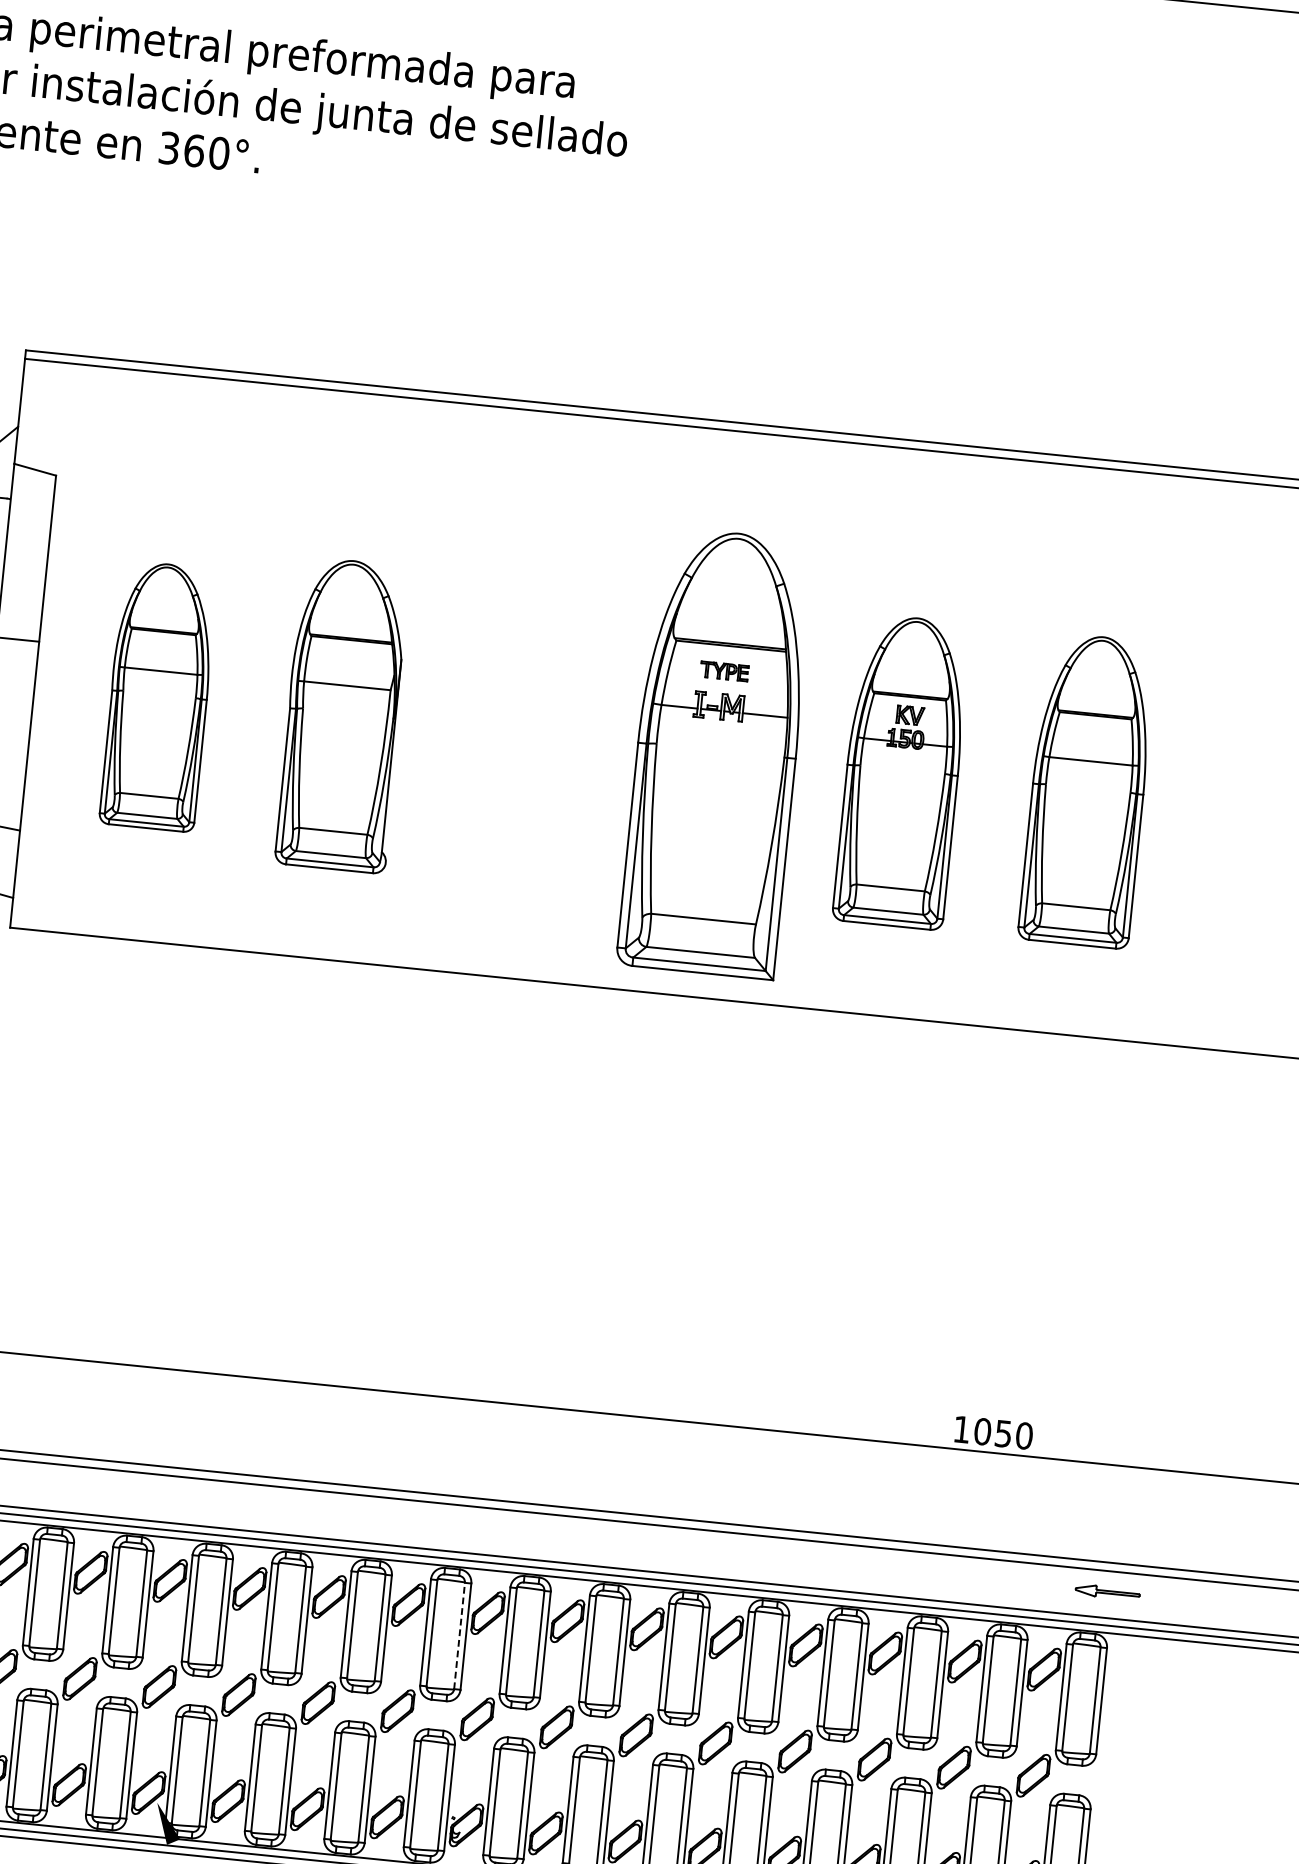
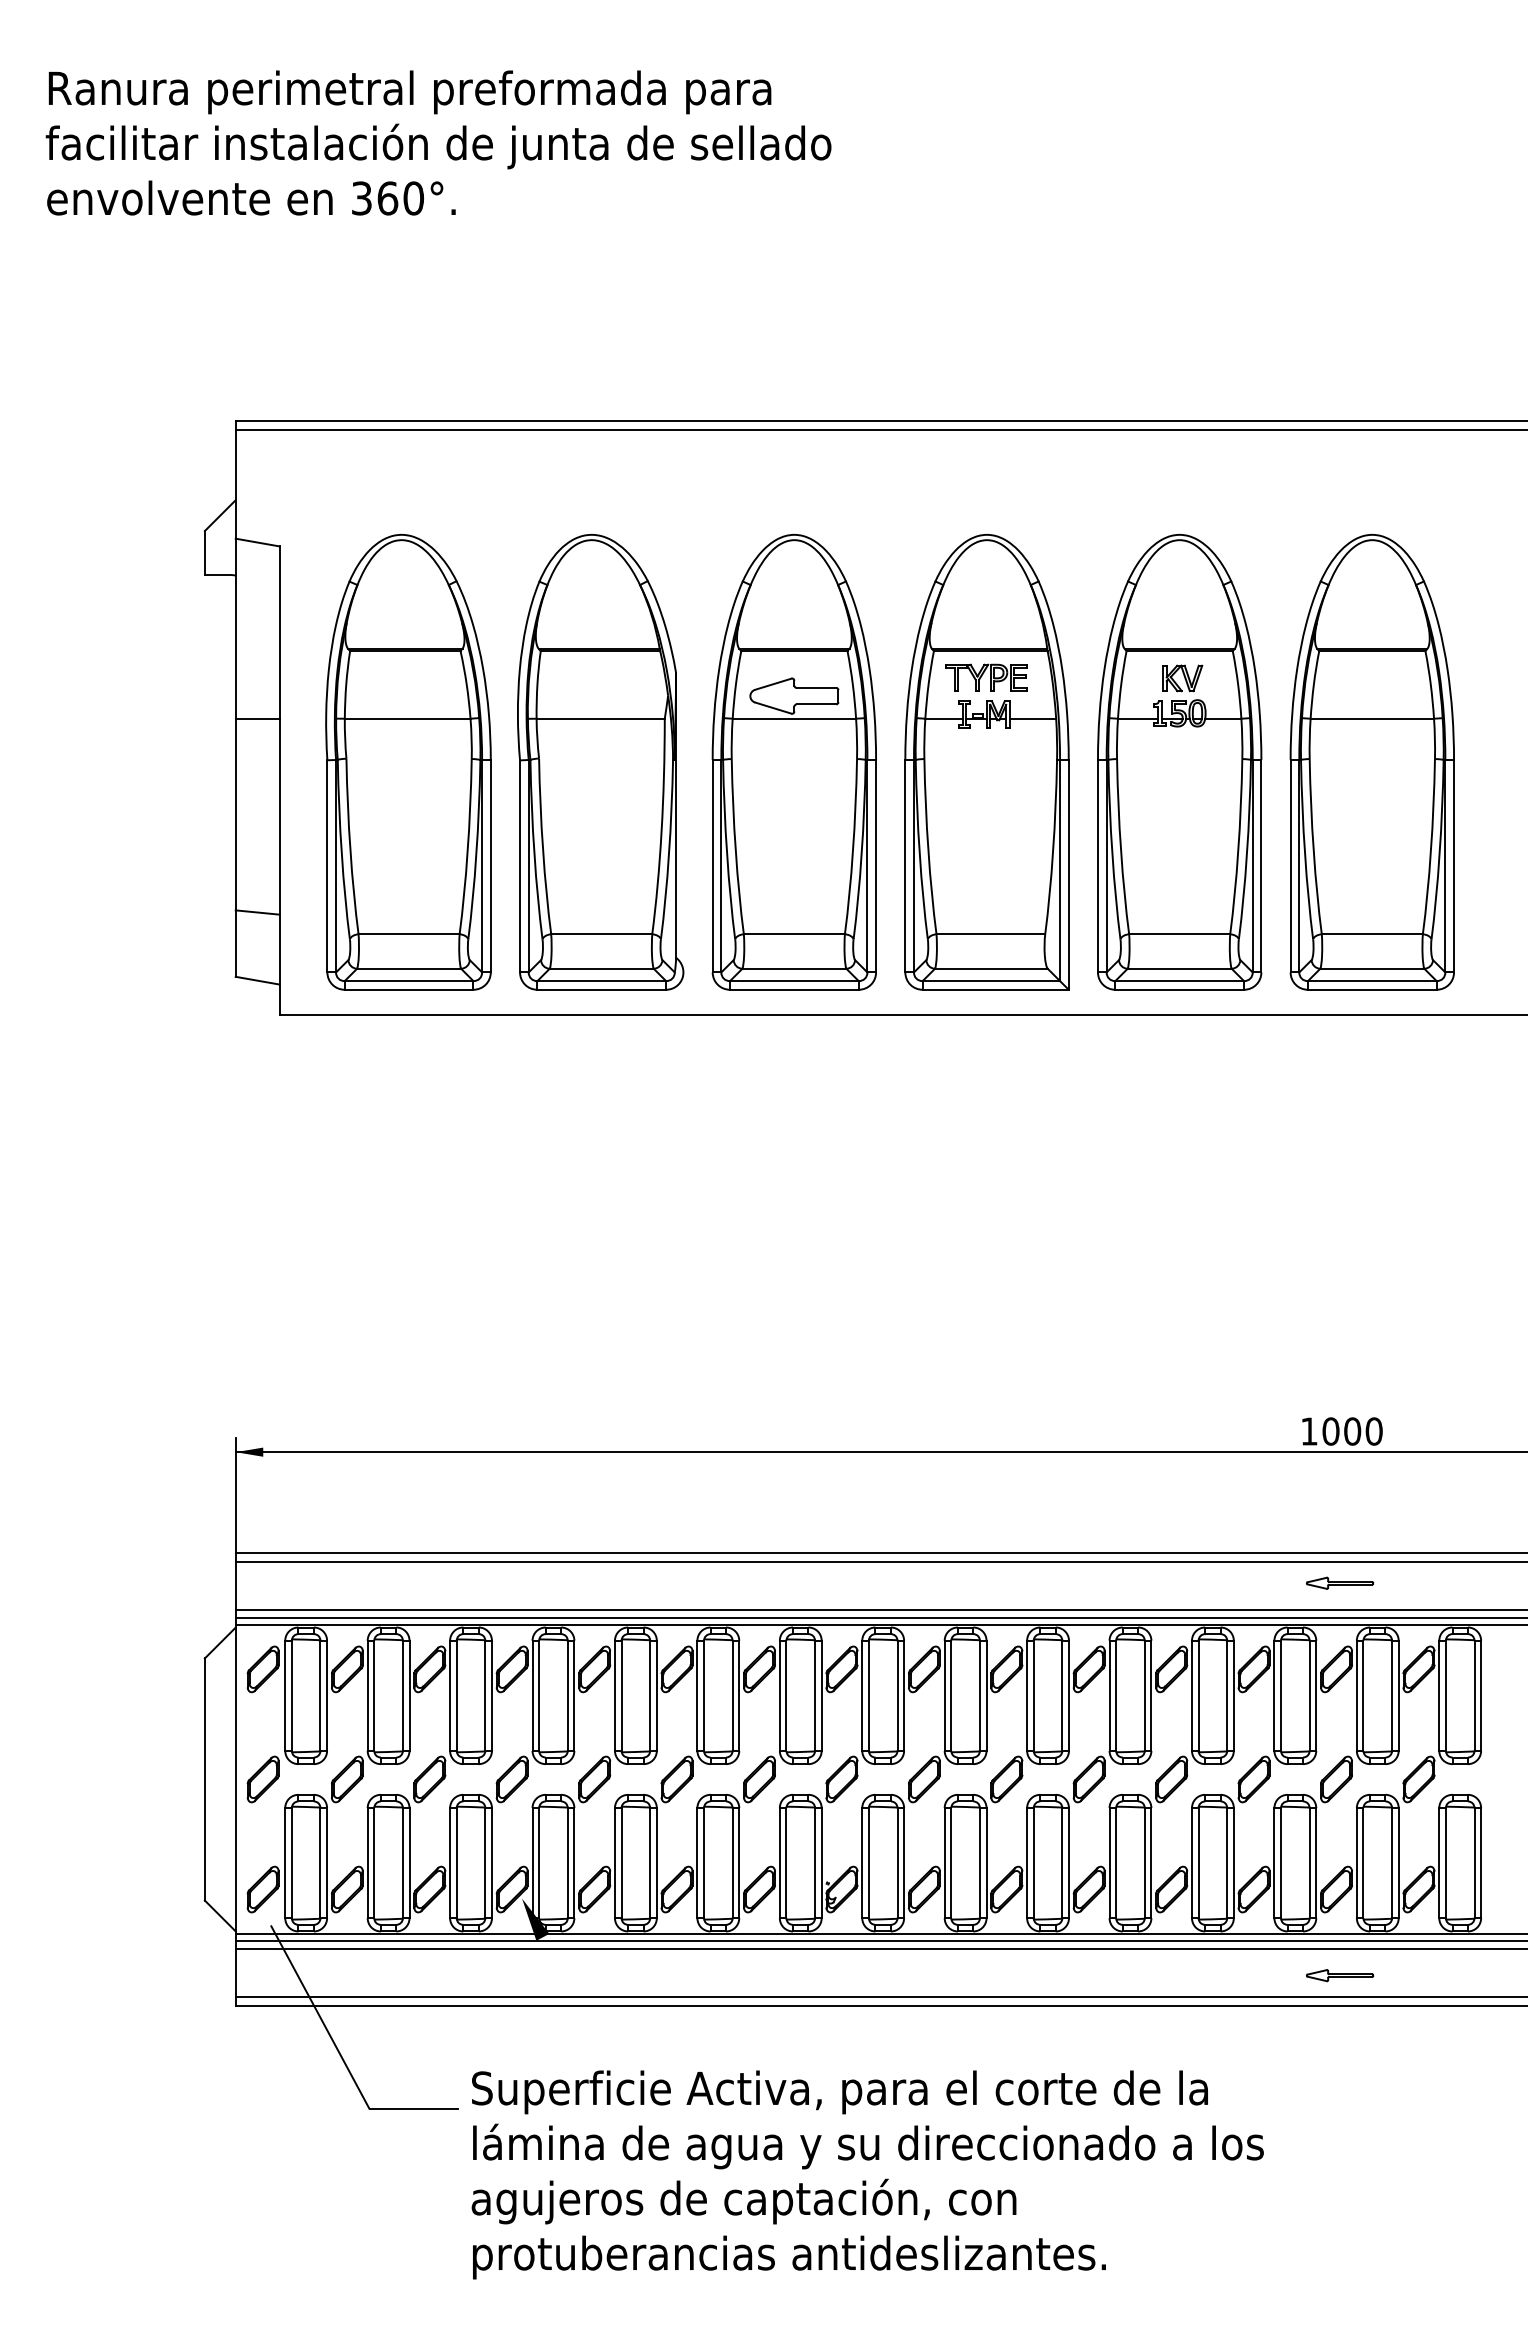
part: (724, 671) -> (986, 677), size x1.67
part: (159, 696) -> (408, 762), size x1.67
part: (344, 715) -> (600, 762), size x1.43
part: (530, 734) -> (793, 762), added
part: (902, 772) -> (1179, 762), size x1.43
part: (1087, 790) -> (1371, 762), size x1.43
text: (1003, 1433) -> (1352, 1431), 1050 -> 1000
part: (1108, 1591) -> (1340, 1582), moved
line: (460, 1635) -> (815, 1695), dashed -> solid

